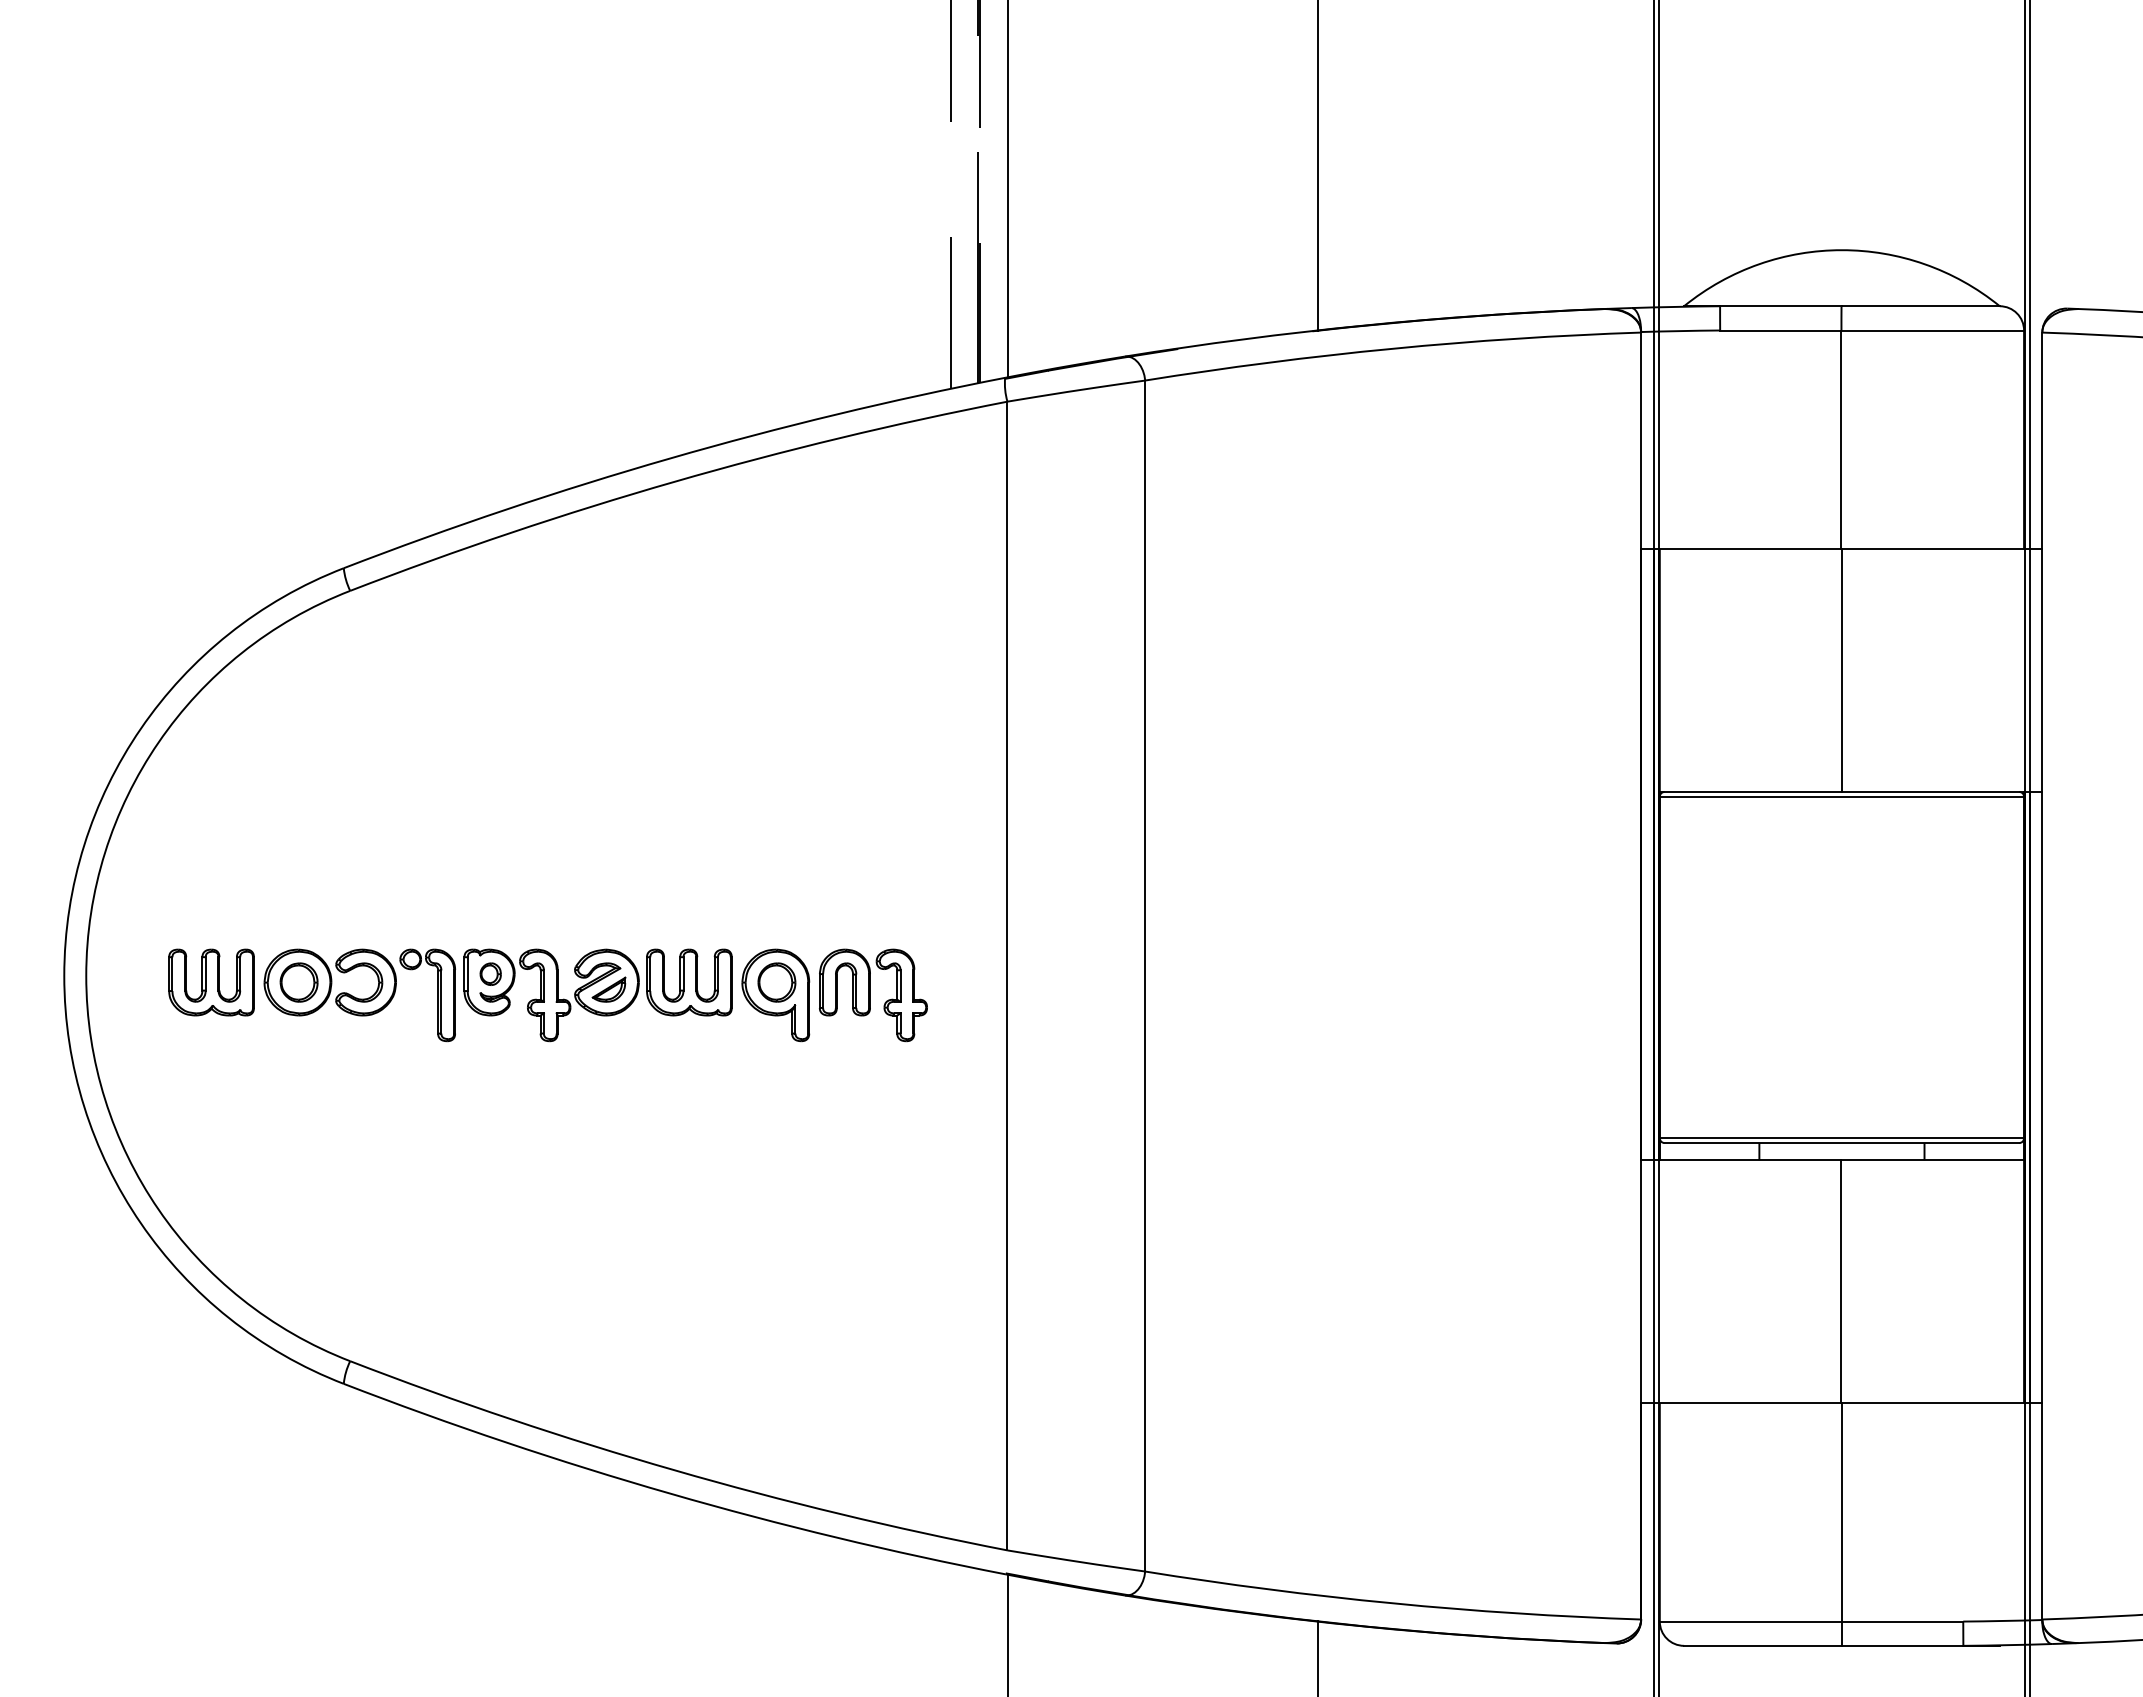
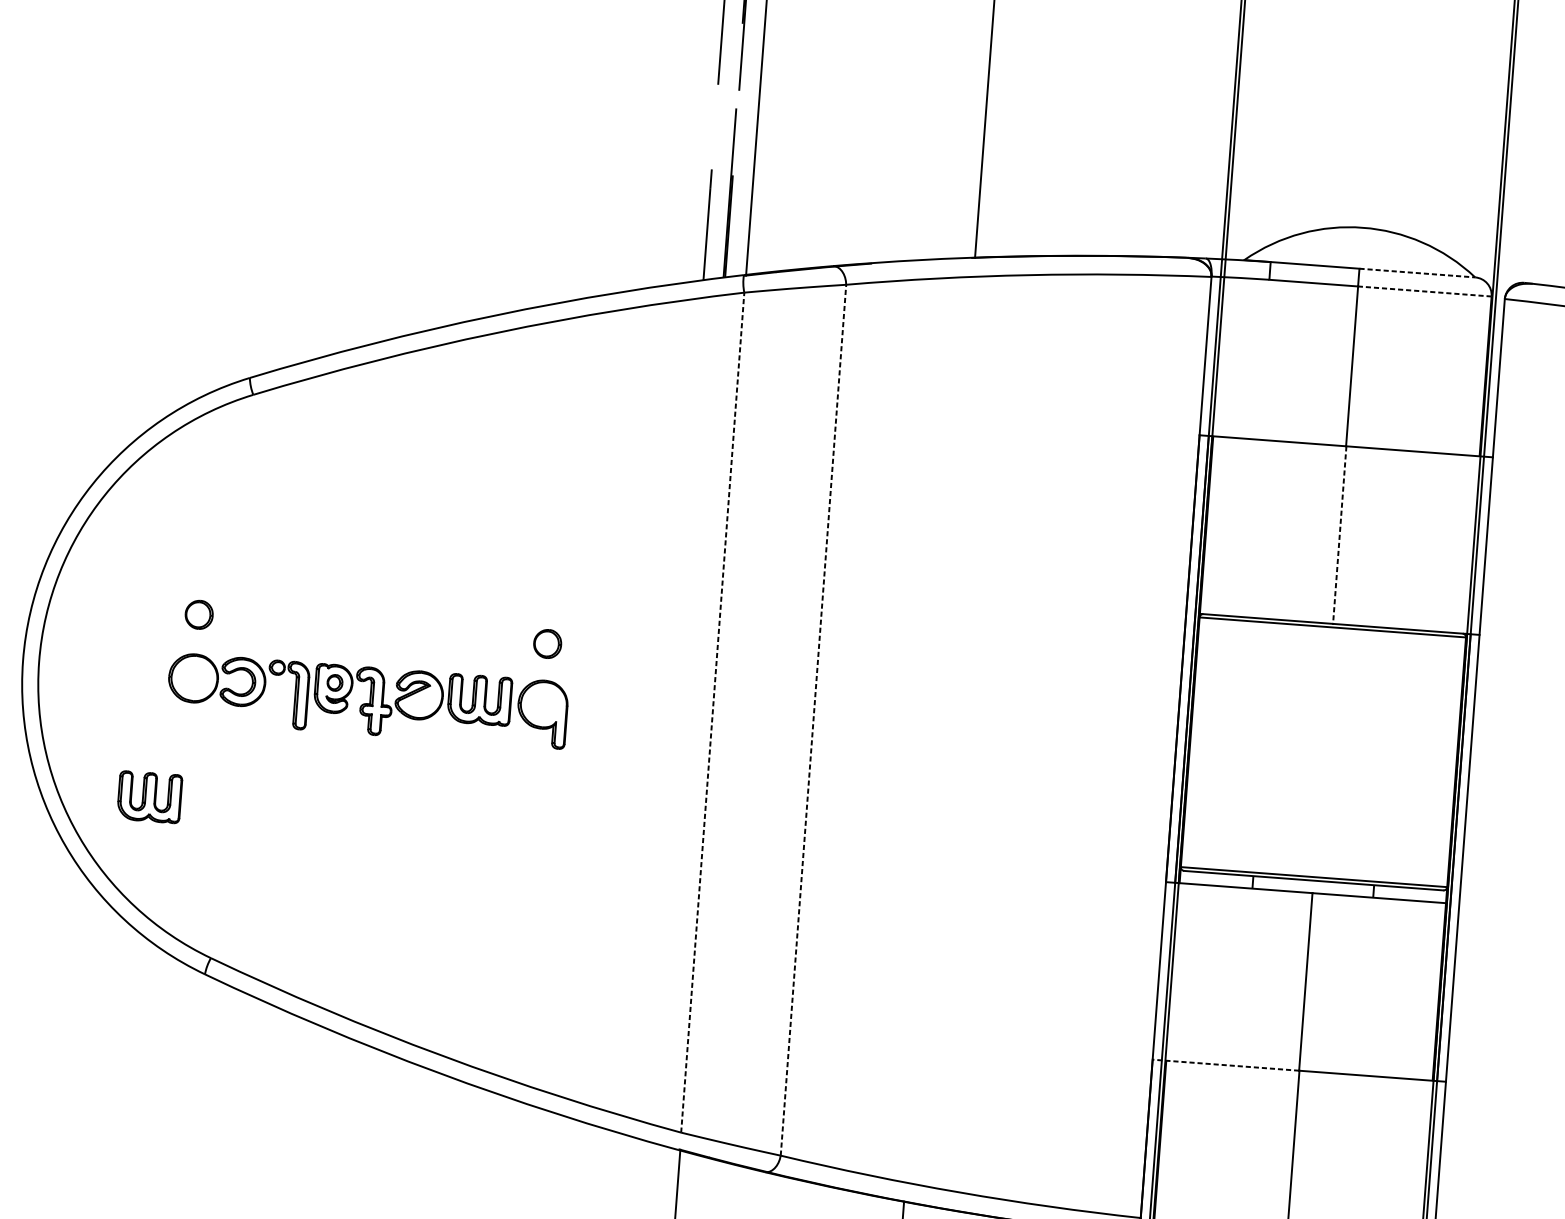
line: (1921, 306) -> (1417, 273), solid -> dashed
line: (1932, 330) -> (1424, 291), solid -> dashed
line: (1841, 671) -> (1339, 535), solid -> dashed
line: (1007, 975) -> (712, 712), solid -> dashed
line: (1145, 975) -> (813, 719), solid -> dashed
part: (211, 982) -> (149, 797), moved
part: (298, 982) -> (198, 614), moved
part: (776, 982) -> (547, 643), moved
part: (608, 989) -> (420, 700), removed
part: (873, 995) -> (613, 719), removed
line: (1740, 1403) -> (1225, 1065), solid -> dashed

